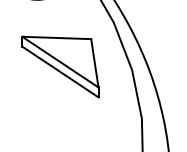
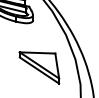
part: (60, 66) -> (39, 67), moved

